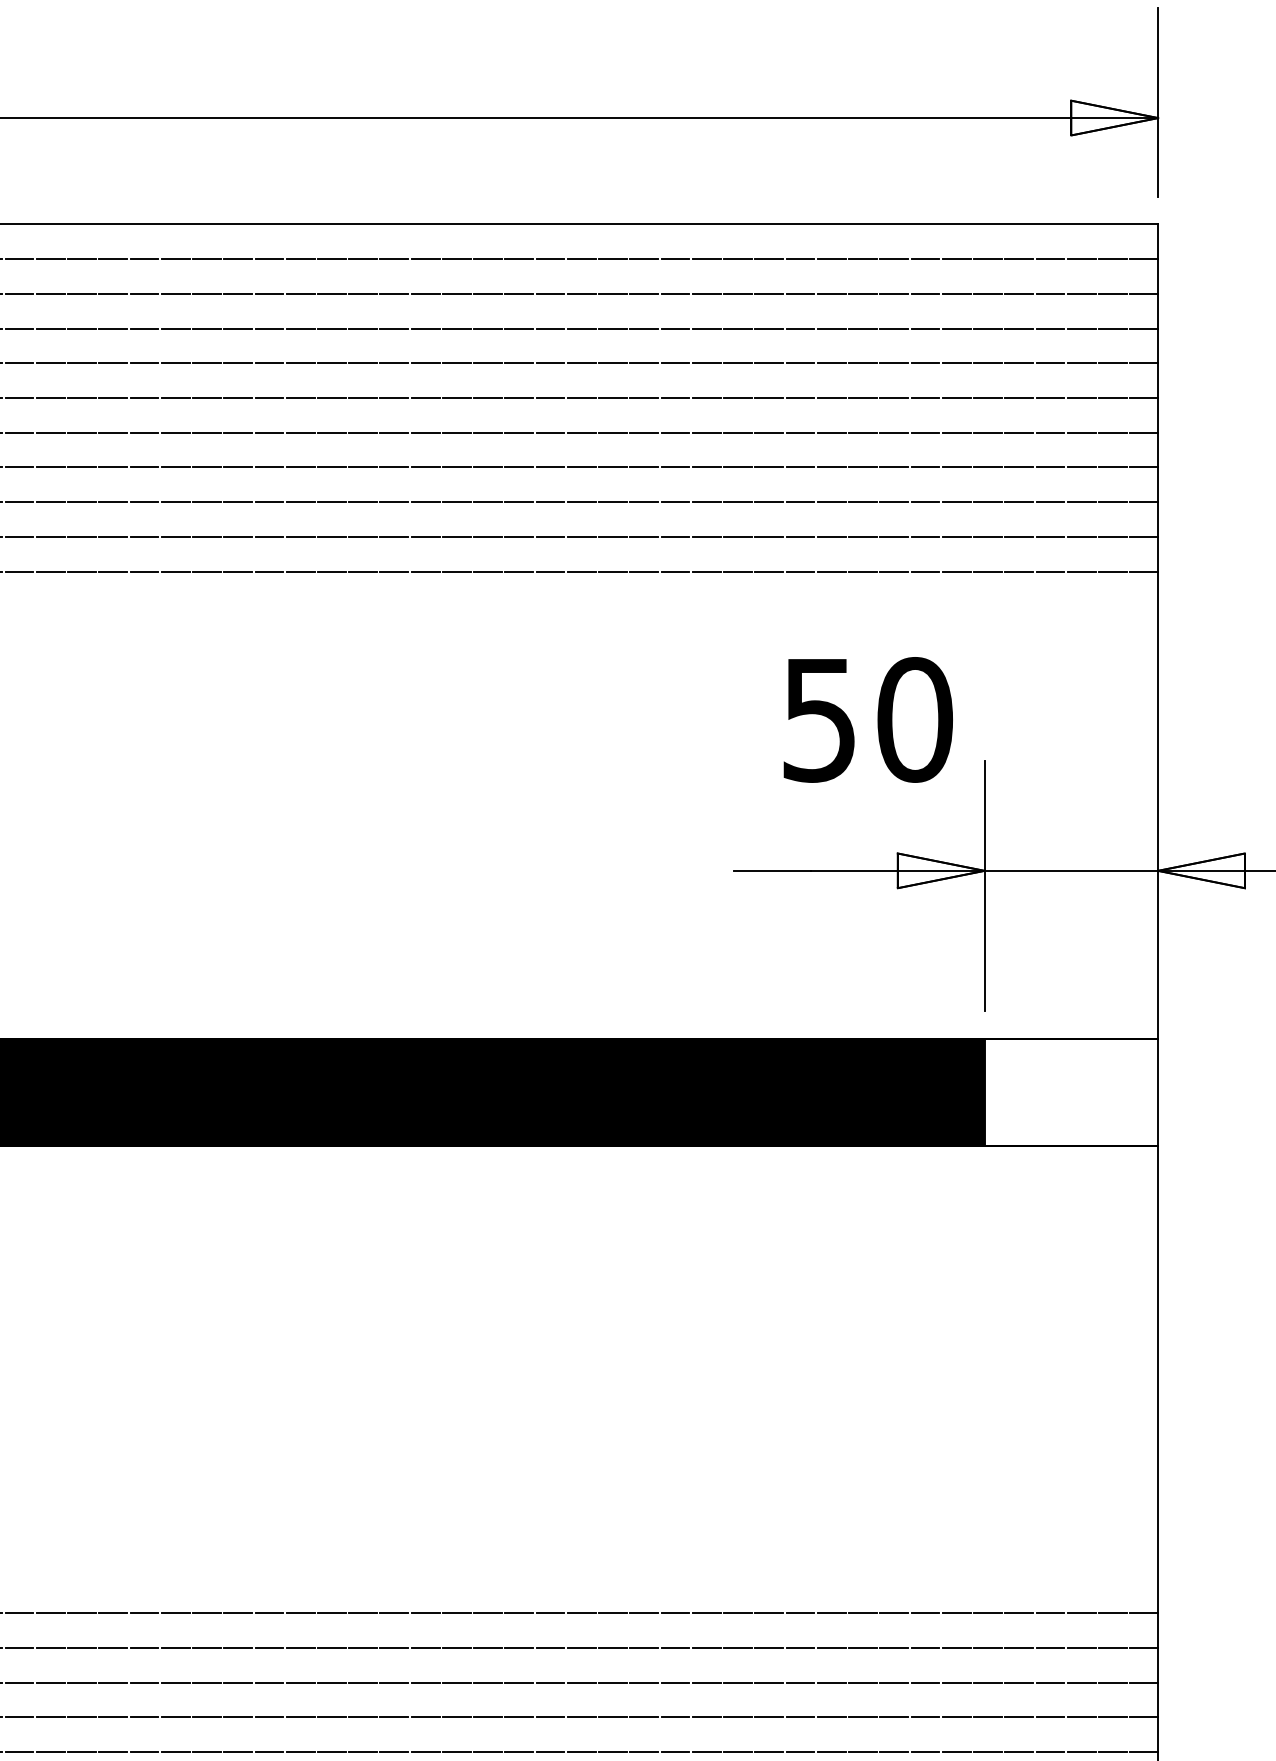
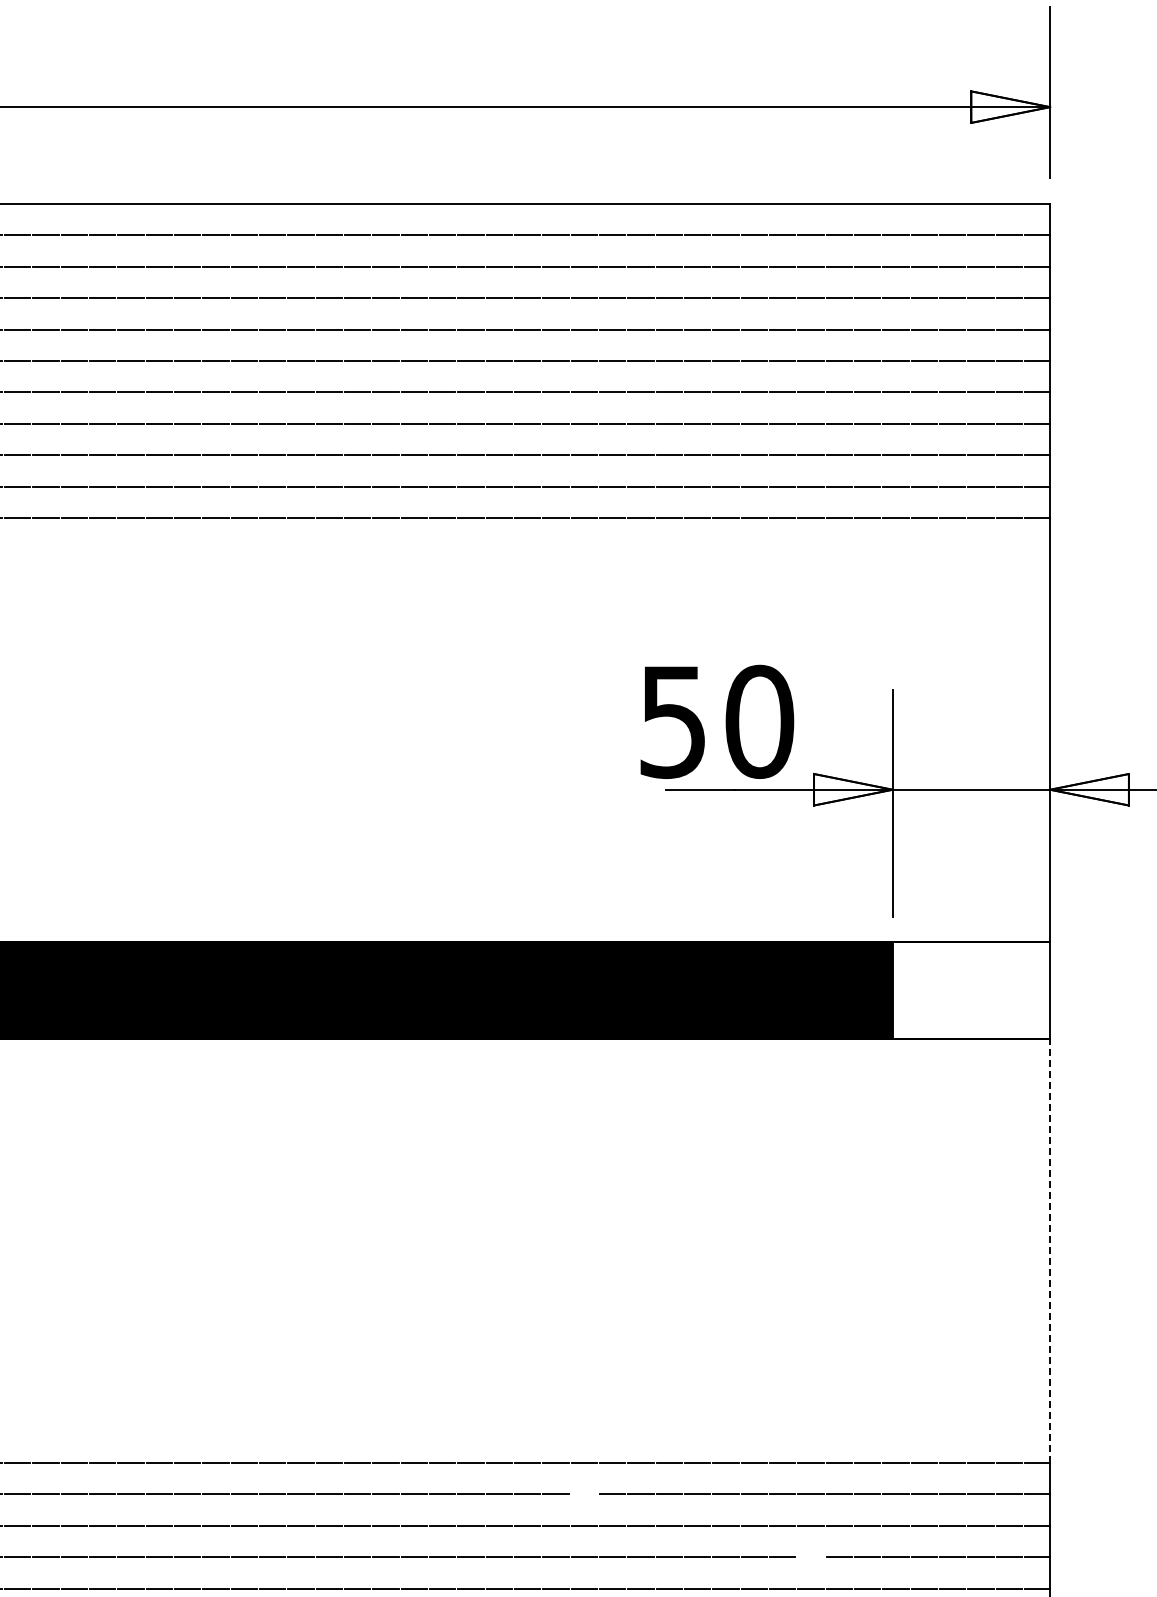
text: (868, 719) -> (717, 721), moved
line: (1158, 1380) -> (1050, 1251), solid -> dashed
line: (643, 1648) -> (583, 1494), removed
line: (893, 1717) -> (810, 1557), removed

